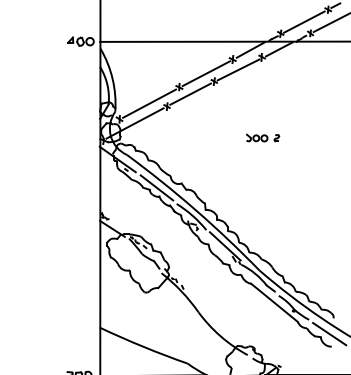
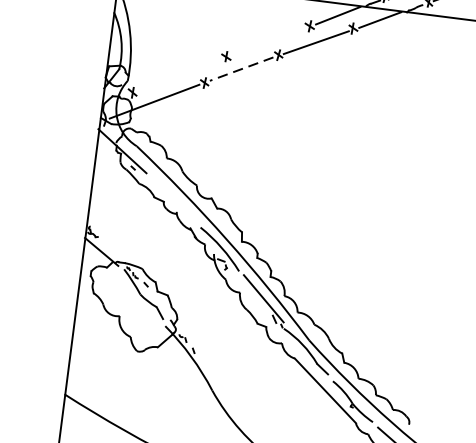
line: (206, 73) -> (268, 41), removed
line: (190, 94) -> (241, 69), solid -> dashed
line: (149, 103) -> (179, 75), removed
part: (263, 137) -> (340, 146), removed
line: (156, 187) -> (174, 199), removed

